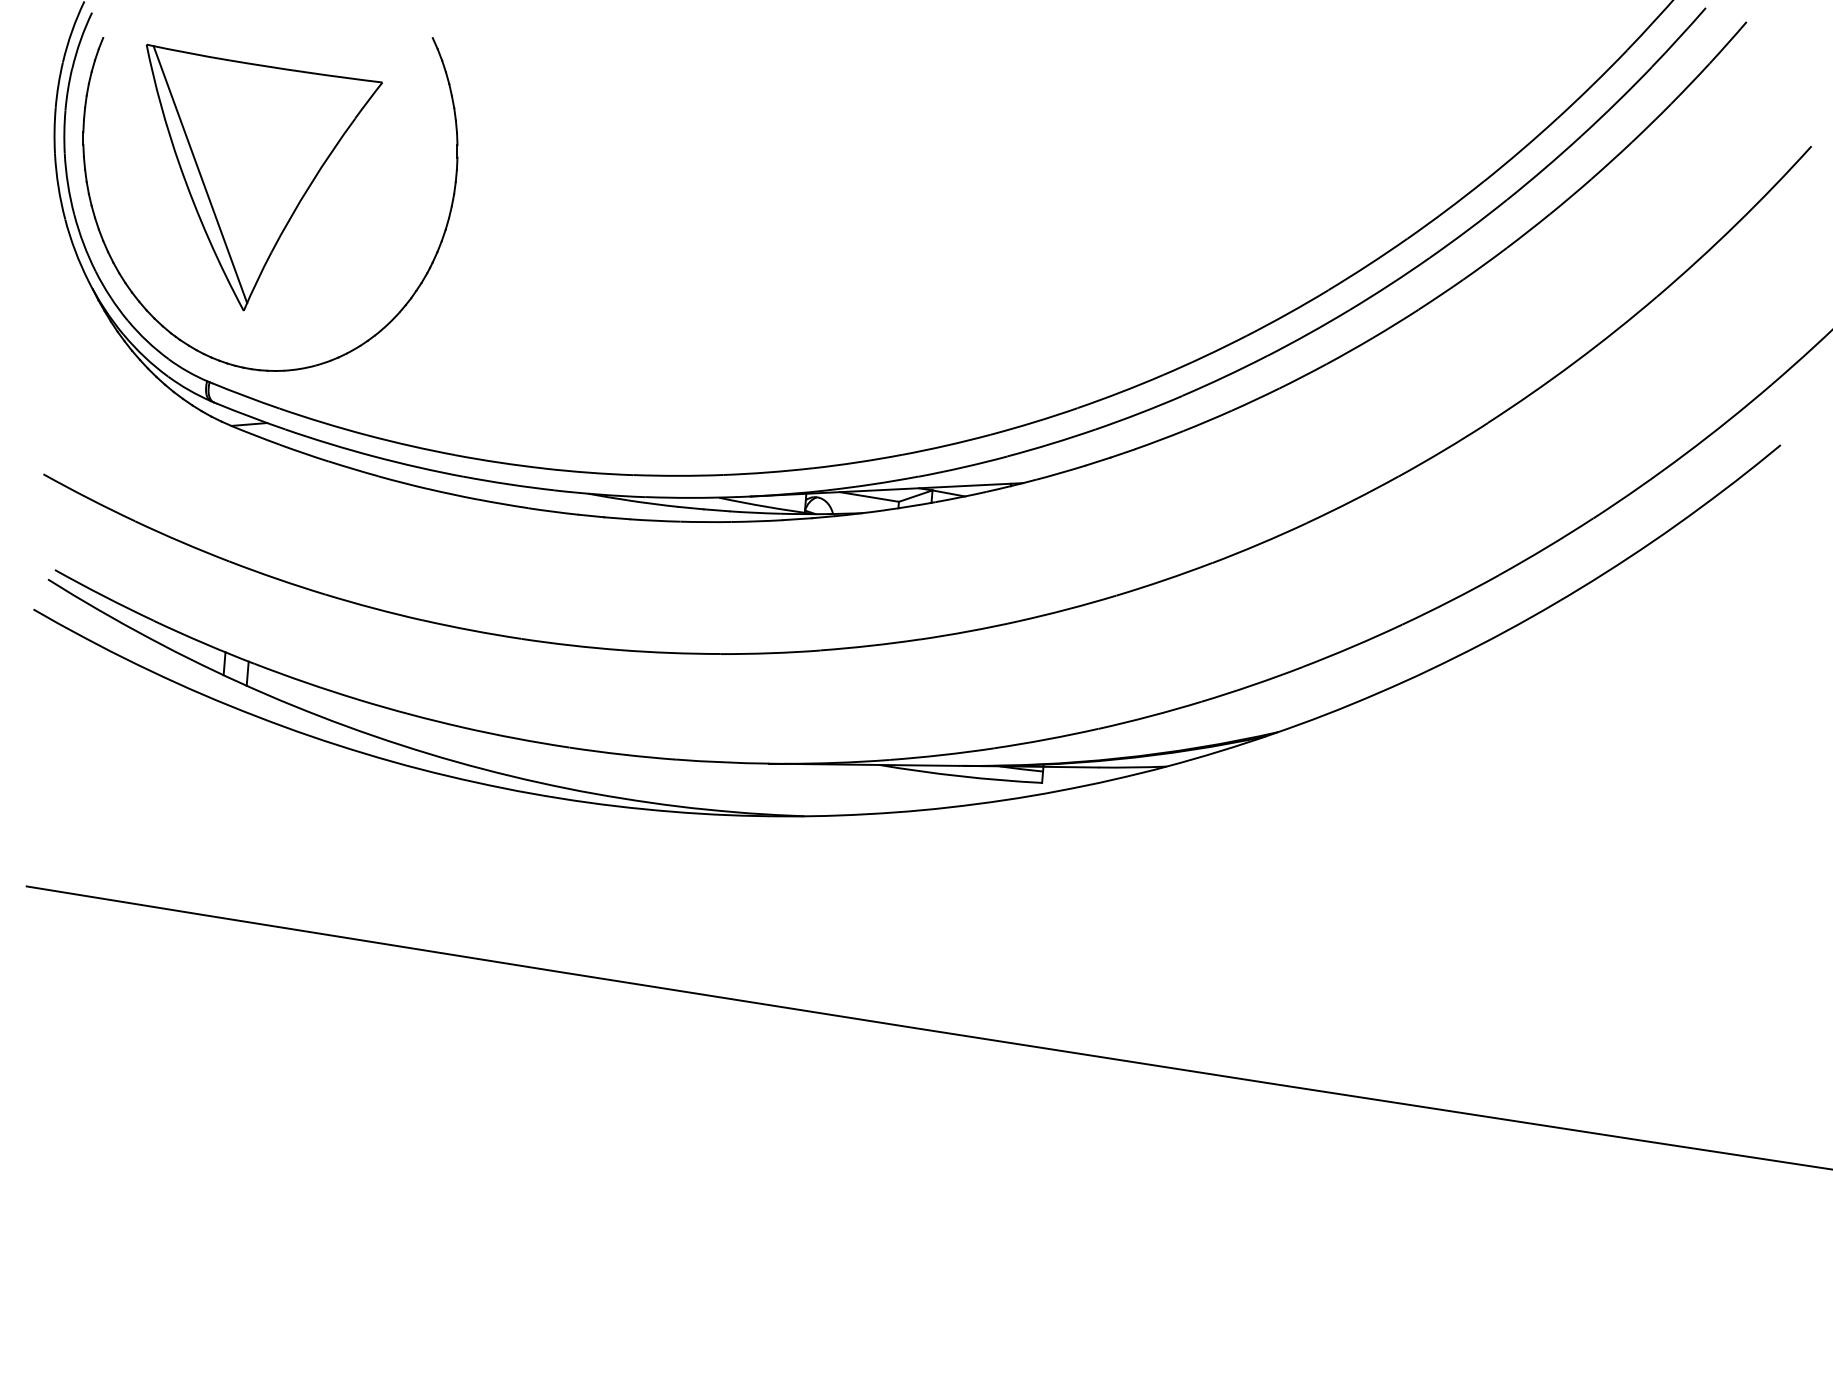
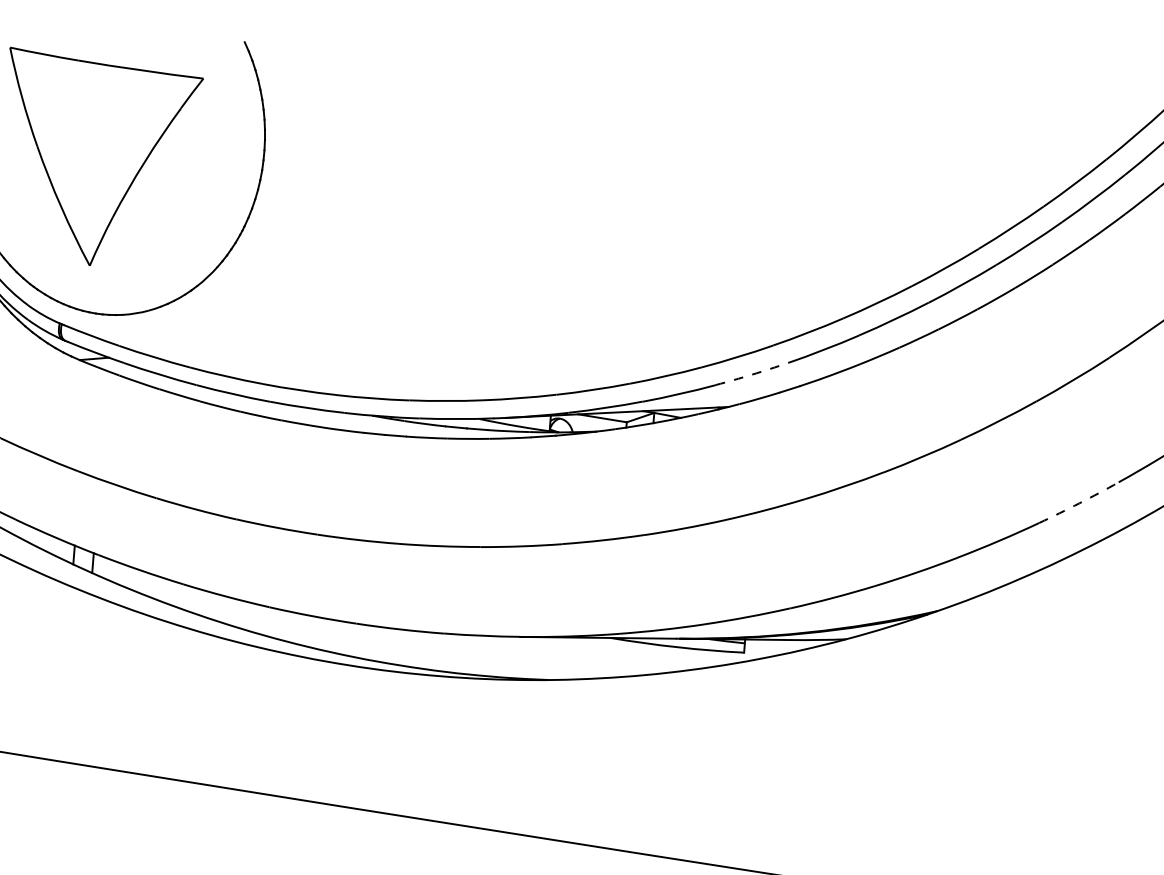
line: (200, 174) -> (54, 154), removed
arc: (1051, 443) -> (751, 374), solid -> dashed
arc: (1451, 600) -> (1079, 503), solid -> dashed

